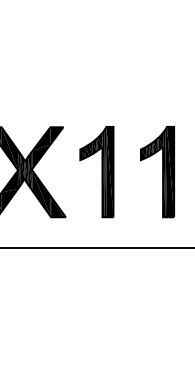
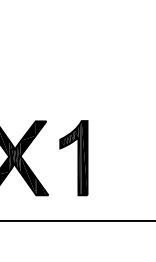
part: (157, 172) -> (123, 158), removed

